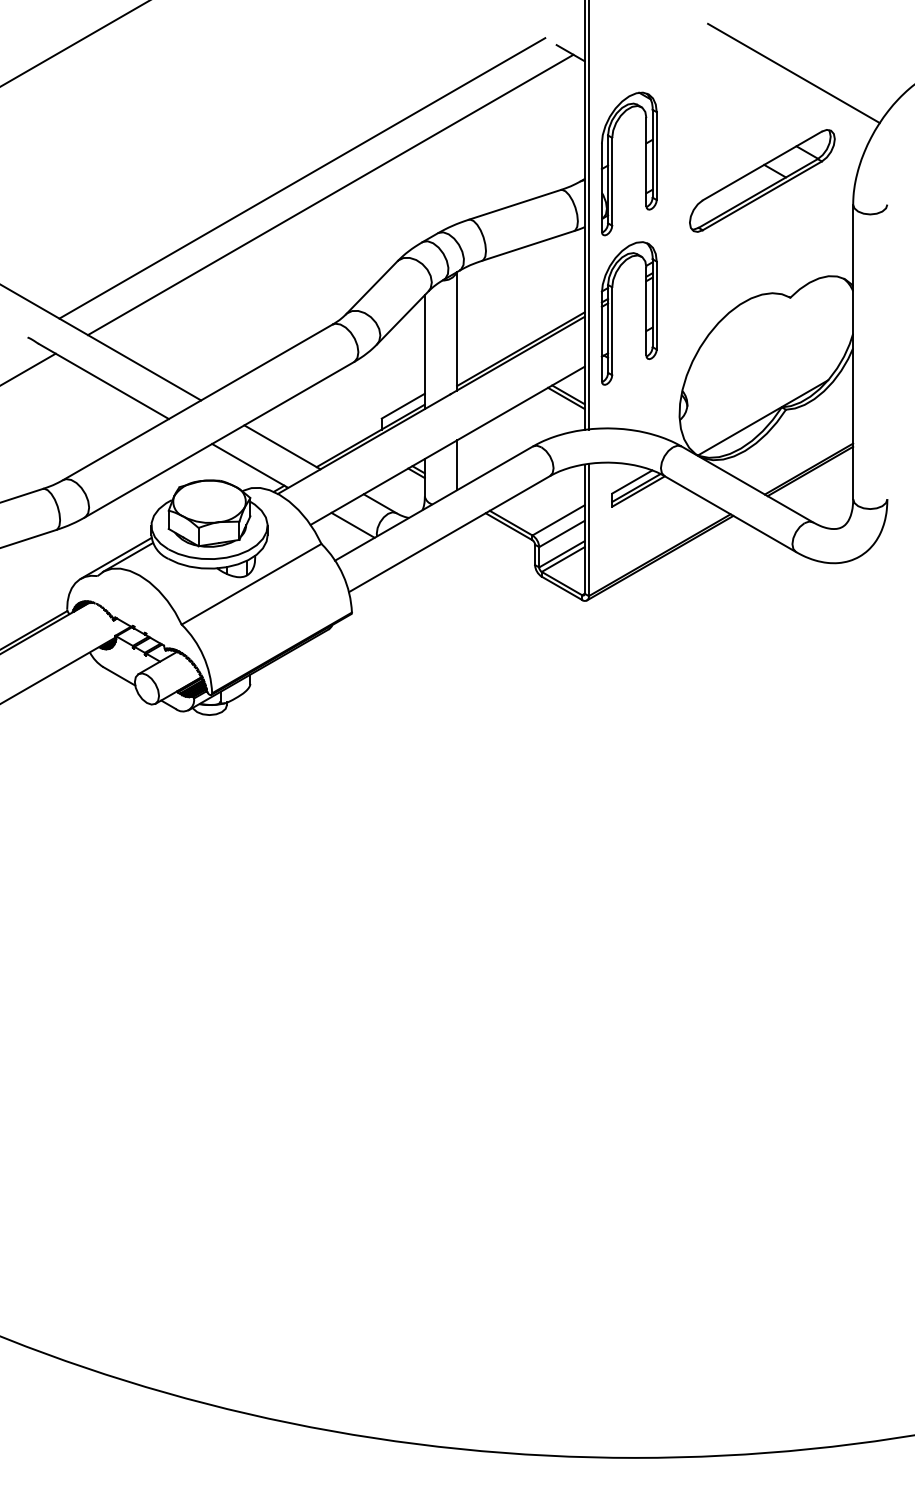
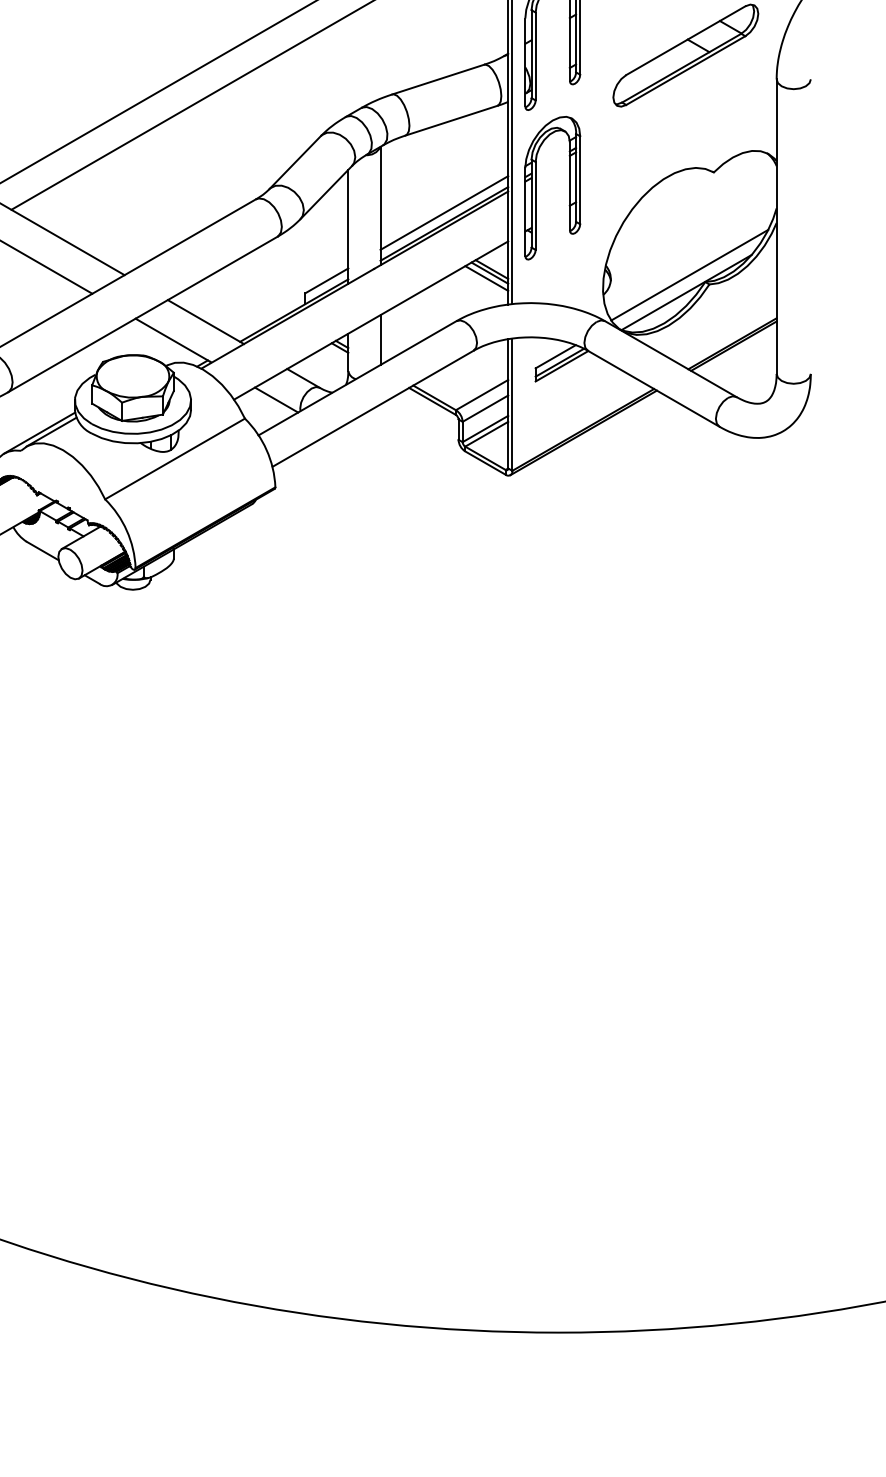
line: (520, 338) -> (443, 213), added
line: (765, 400) -> (688, 275), added
line: (562, 403) -> (485, 278), added

